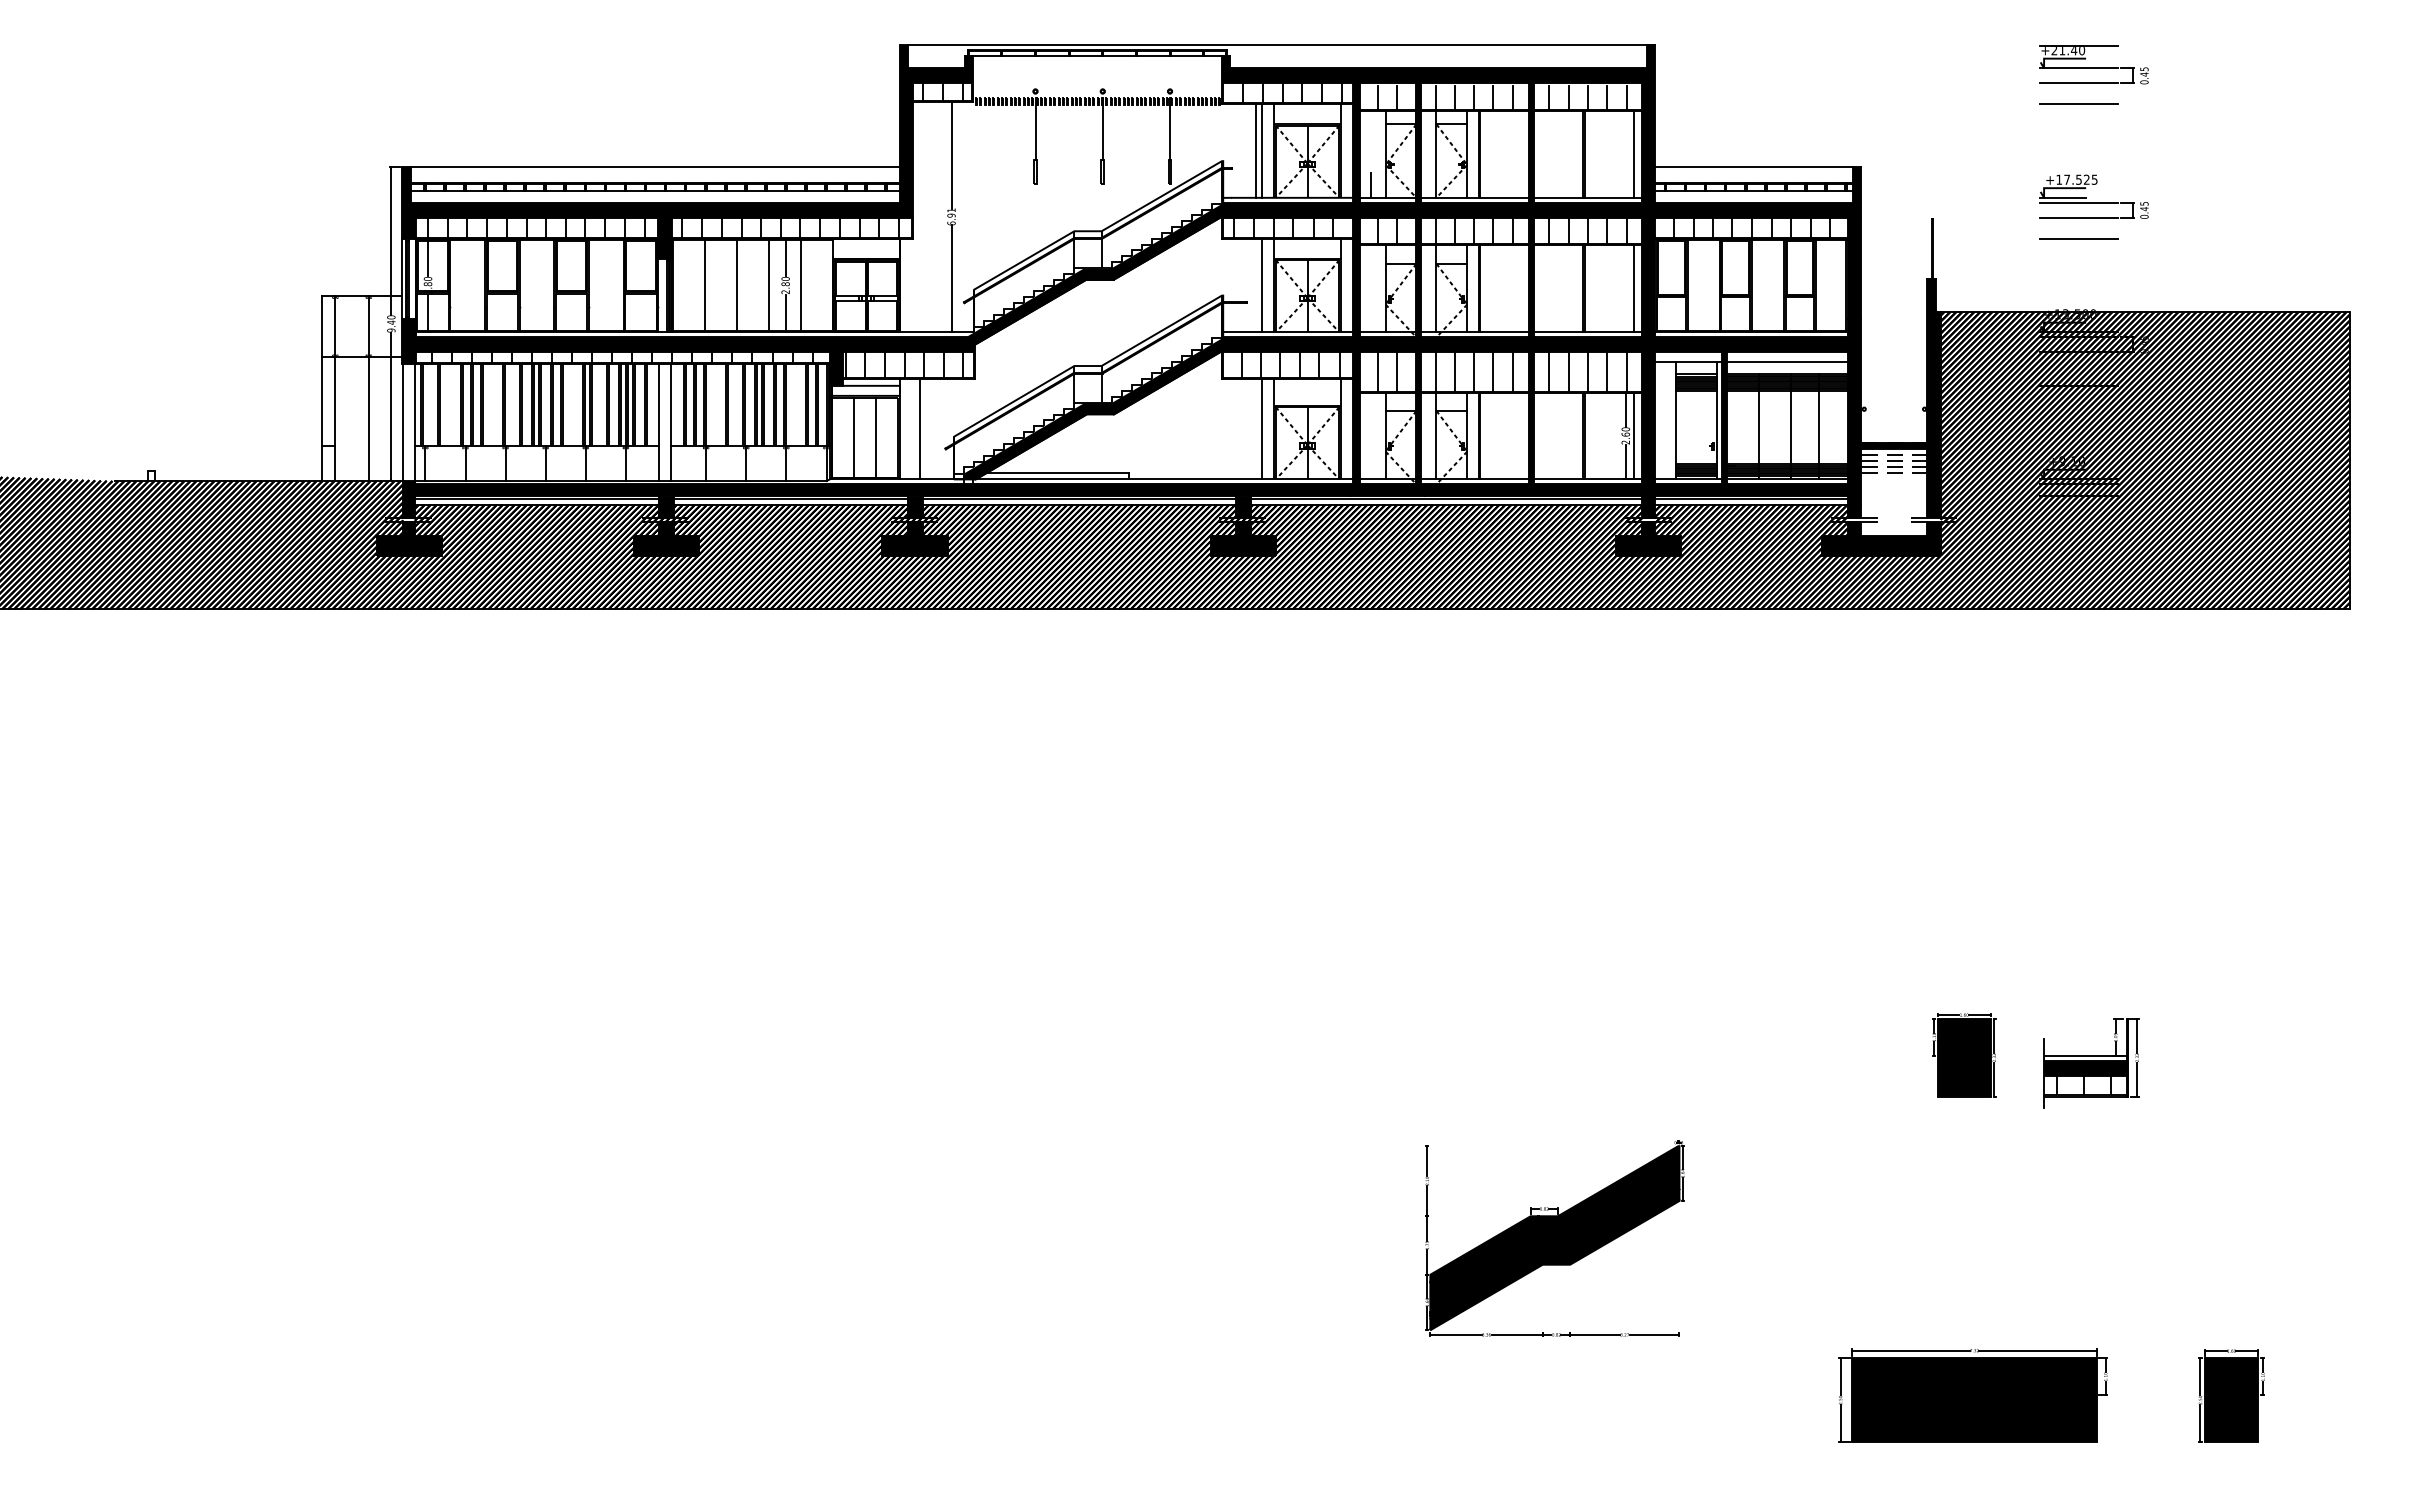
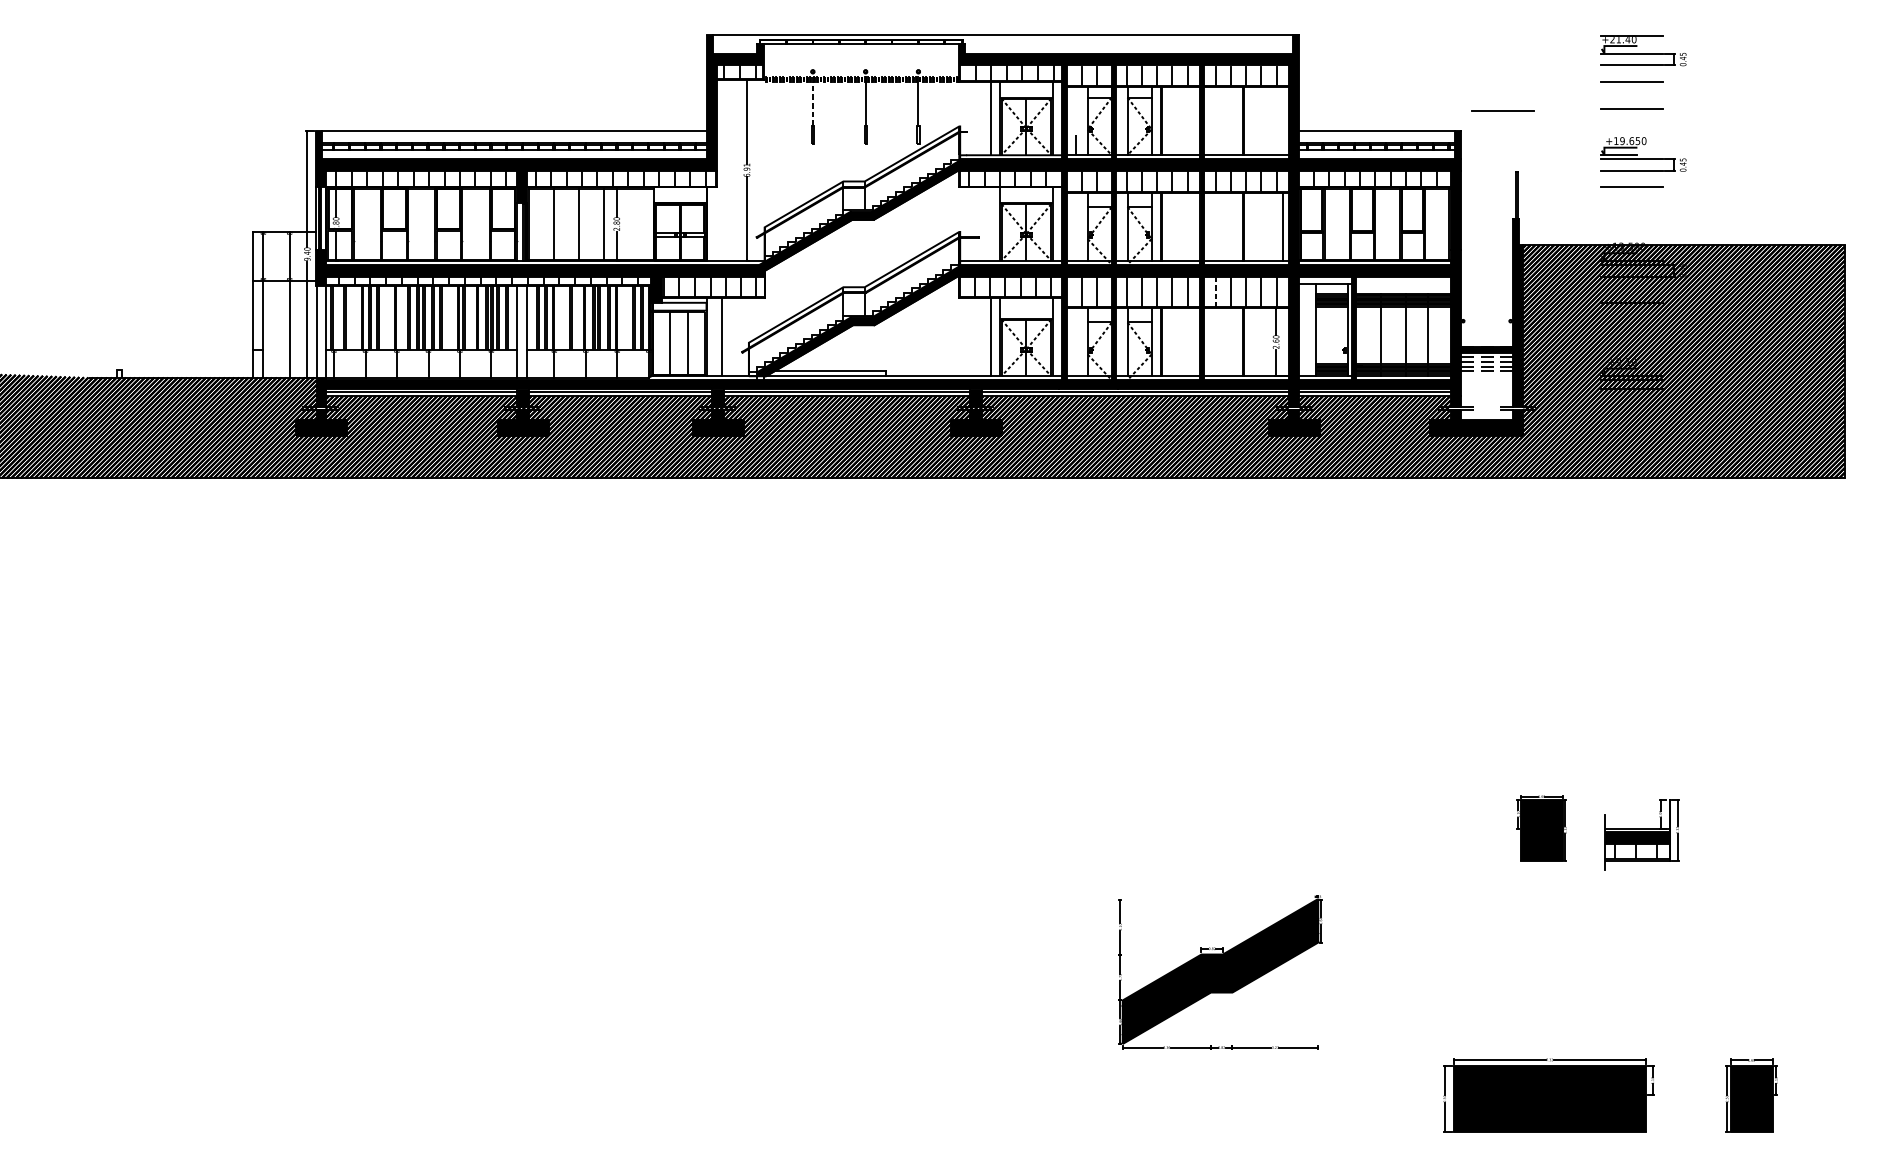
line: (1035, 129) -> (812, 101), solid -> dashed
line: (2078, 138) -> (1631, 108), added
line: (1914, 140) -> (1502, 110), added
line: (1255, 150) -> (985, 118), removed
line: (1634, 153) -> (1282, 120), removed
text: (2080, 179) -> (1632, 140), +17.525 -> +19.650
line: (801, 285) -> (629, 224), removed
line: (1262, 285) -> (991, 224), removed
line: (1787, 362) -> (1403, 284), removed
line: (1549, 371) -> (1216, 291), solid -> dashed
line: (1634, 435) -> (1282, 341), removed

